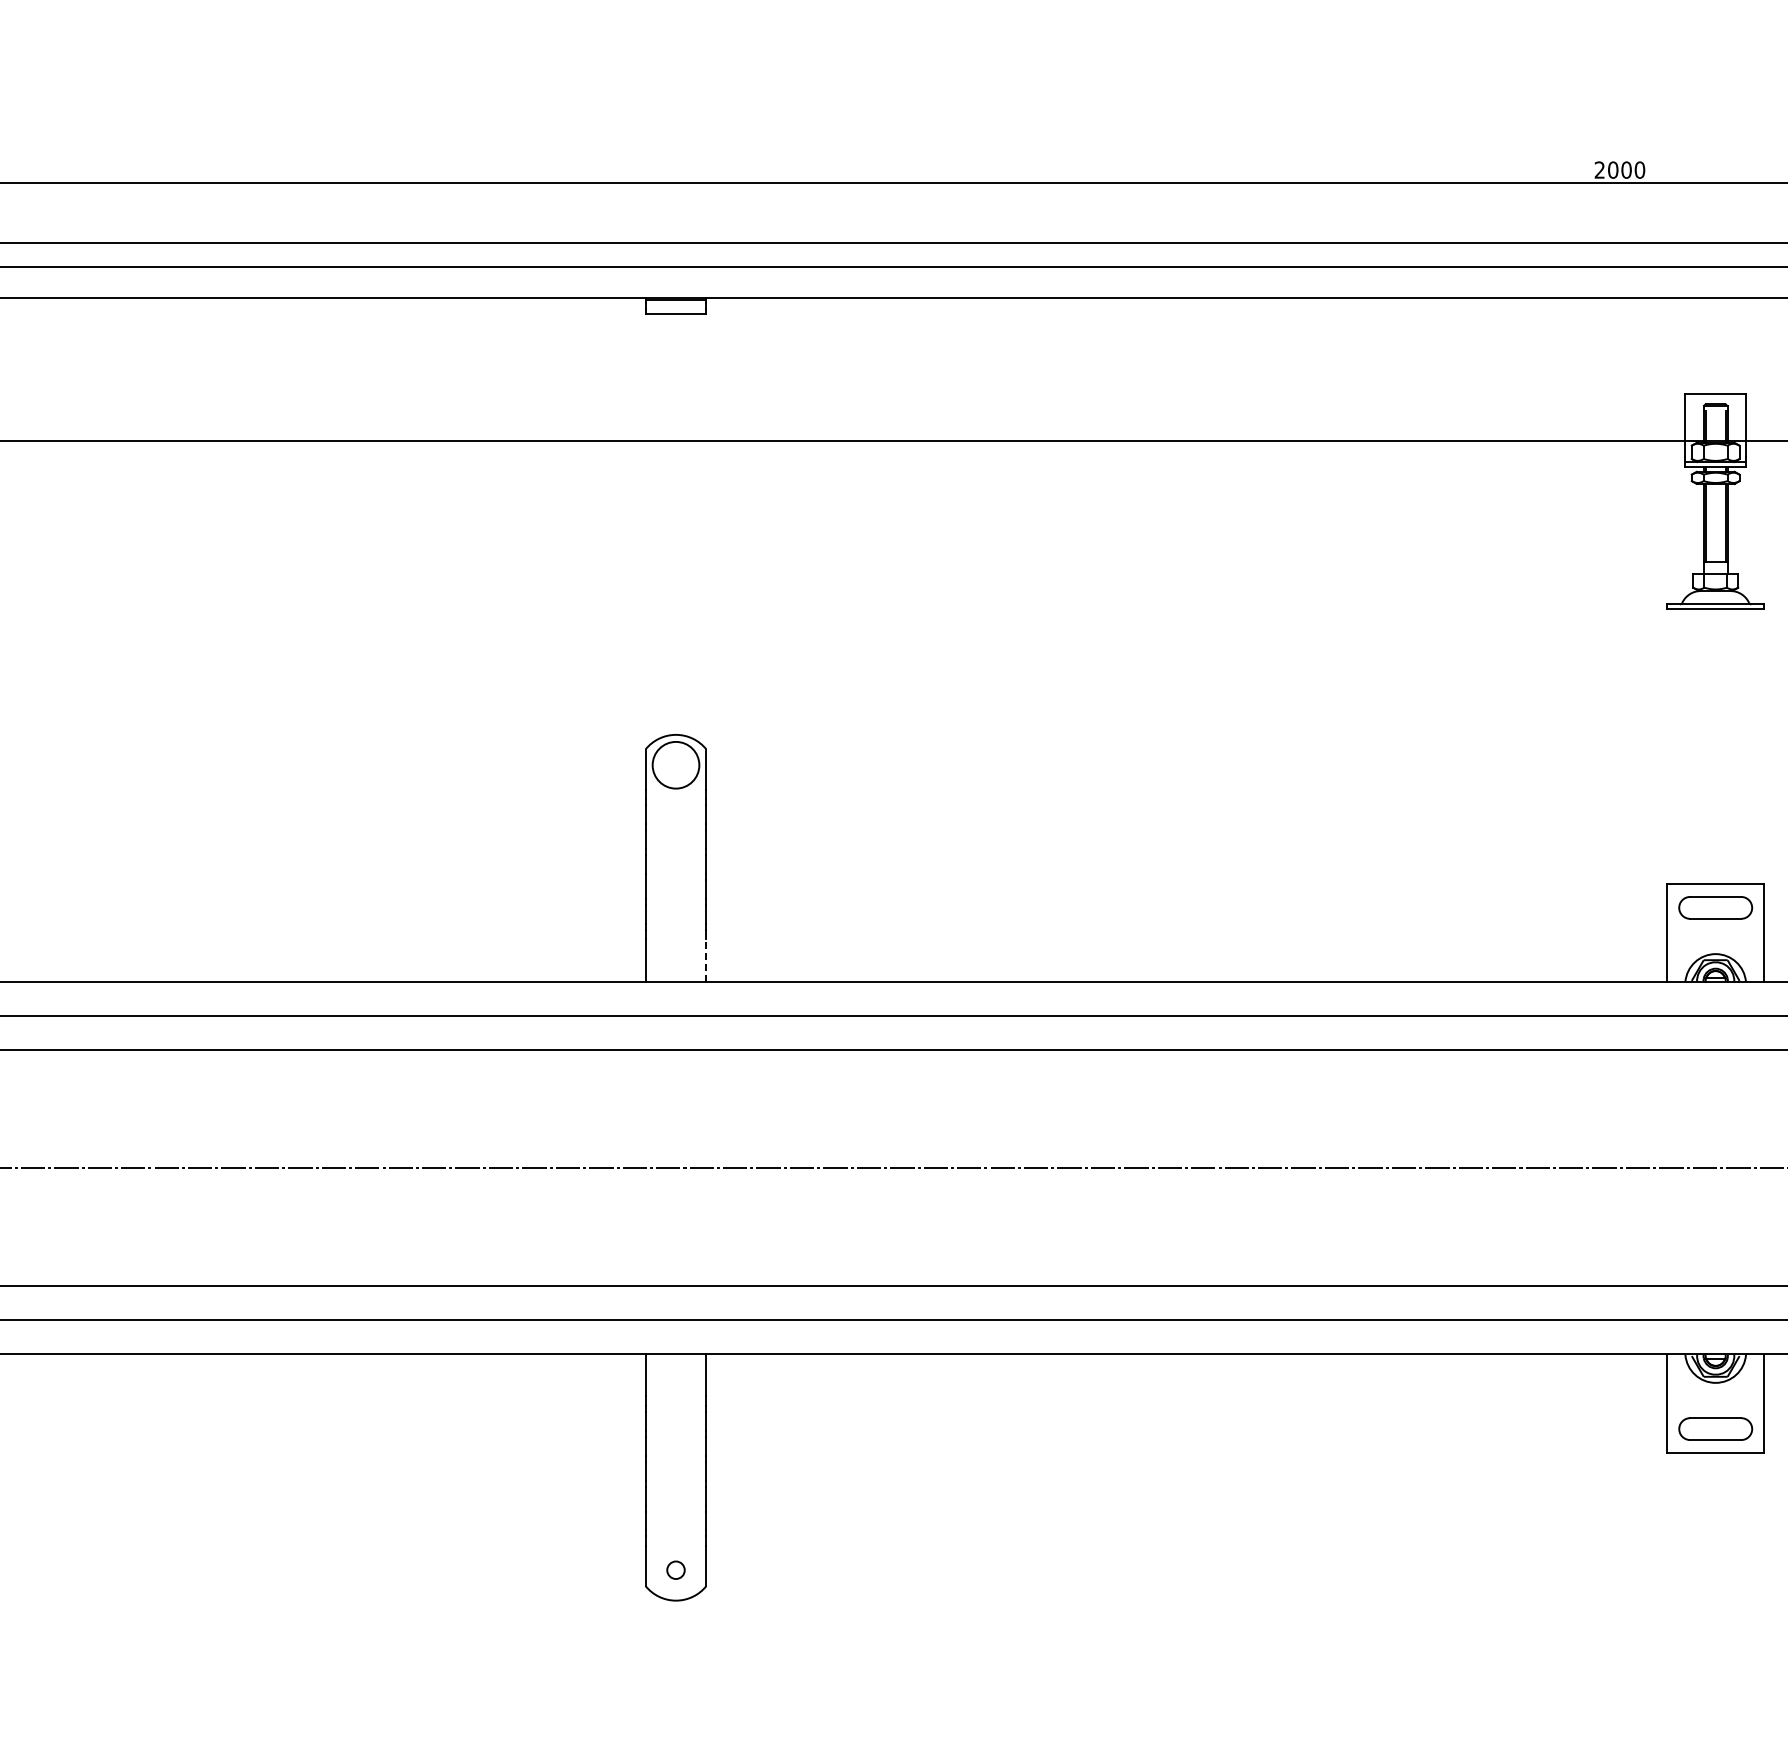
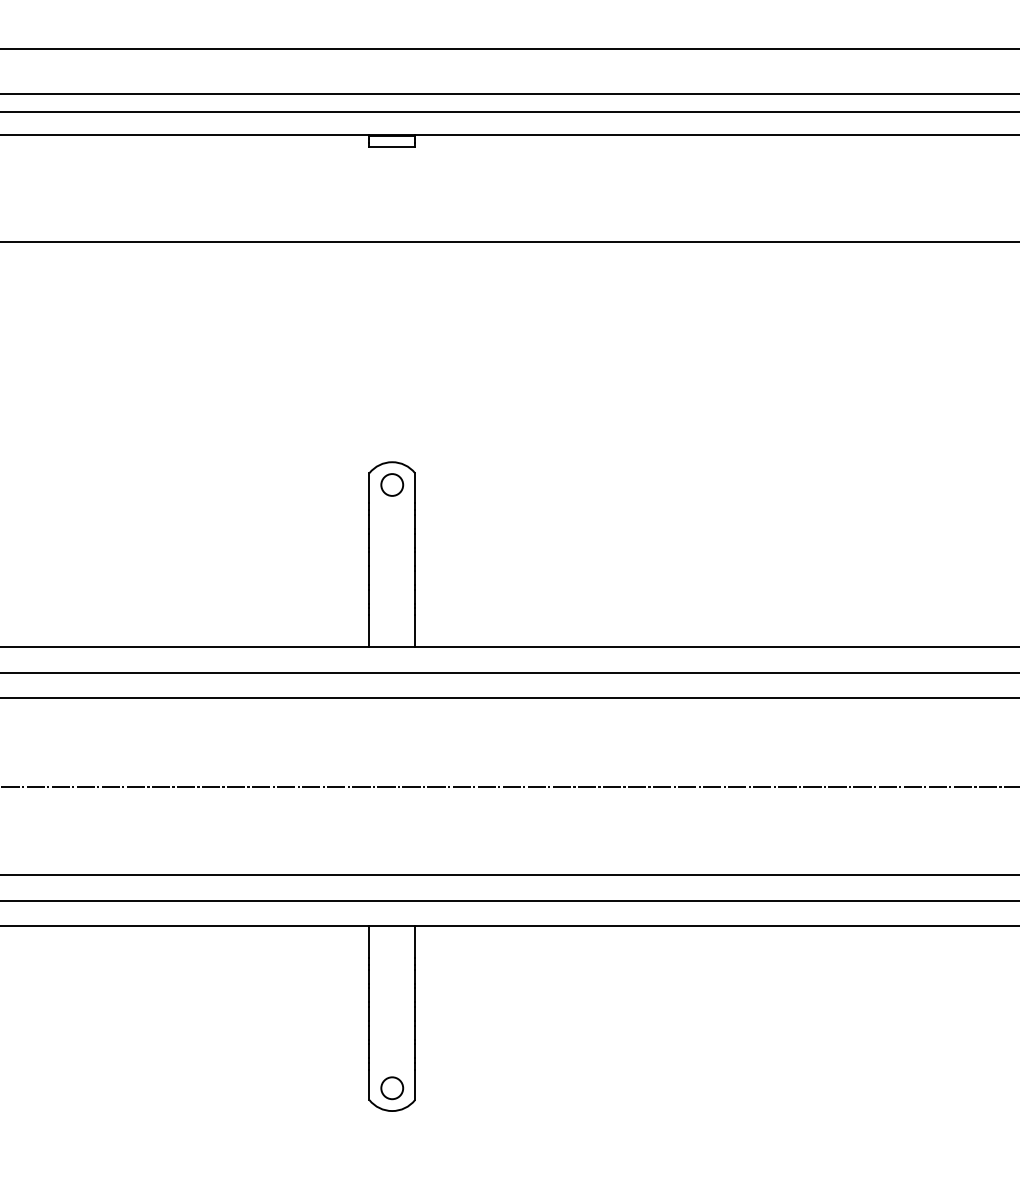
circle: (675, 764) -> (391, 484), size x0.62
line: (706, 959) -> (415, 630), dashed -> solid
circle: (675, 1569) -> (391, 1087), size x1.67

